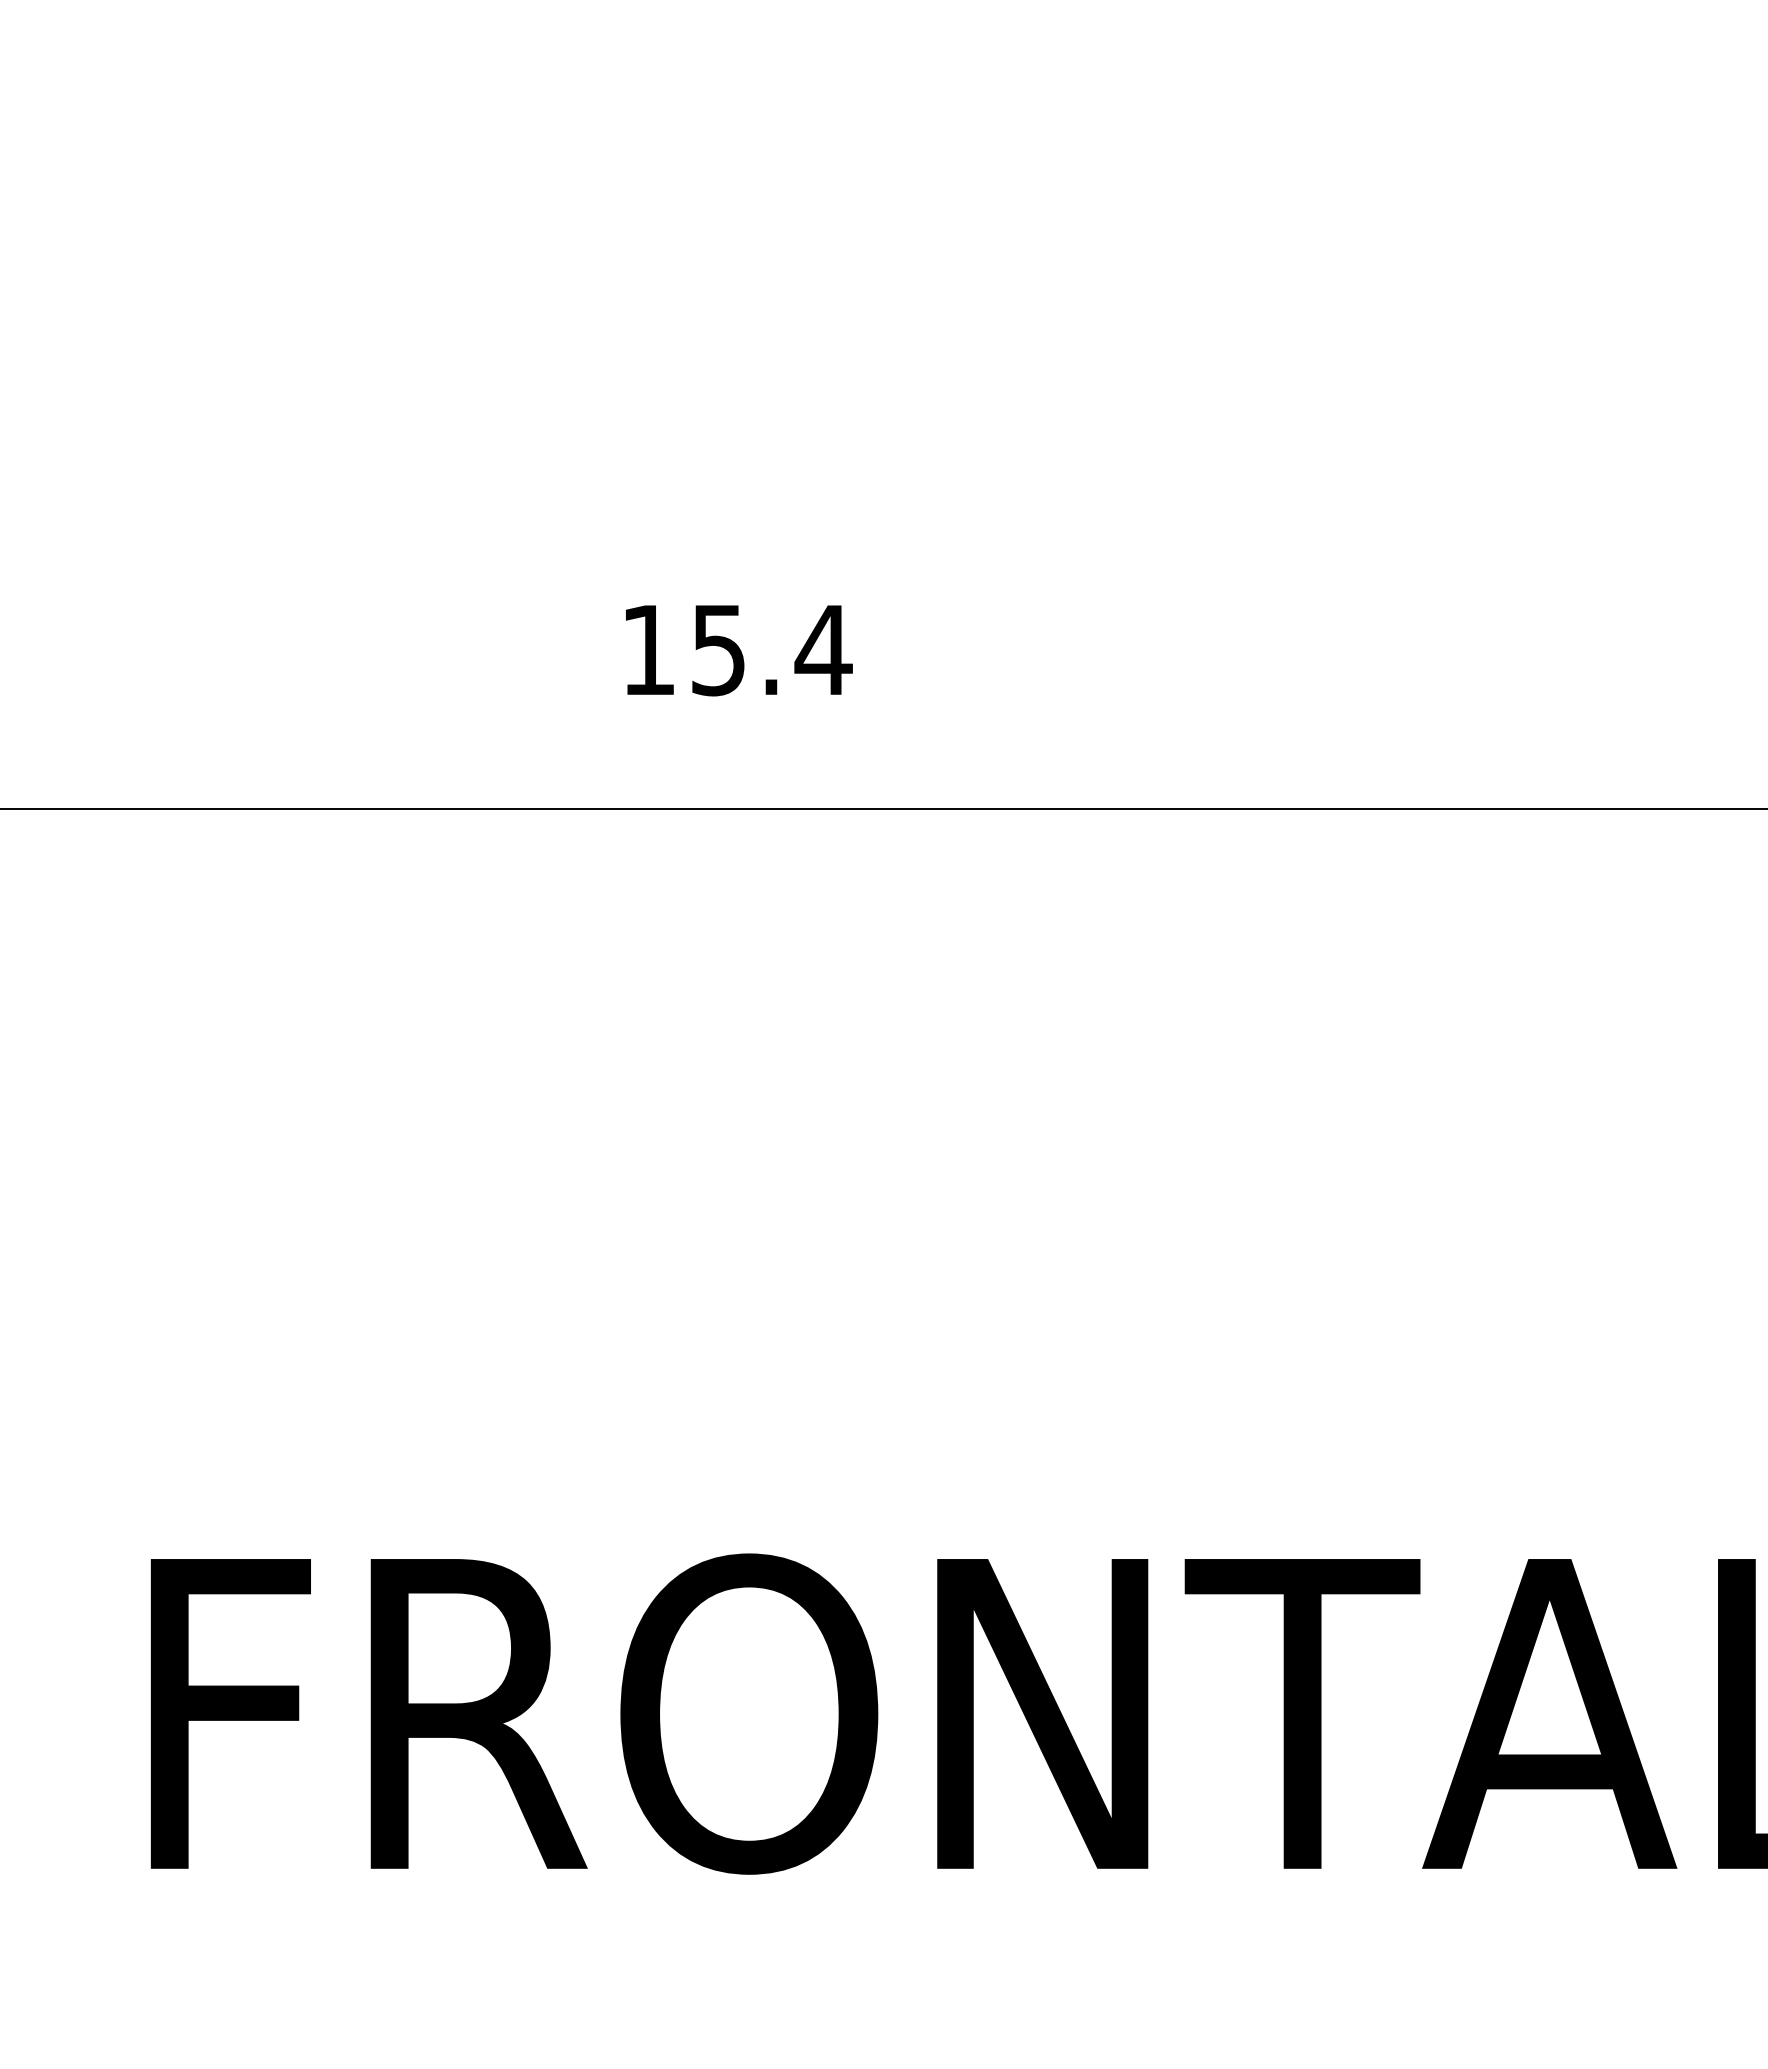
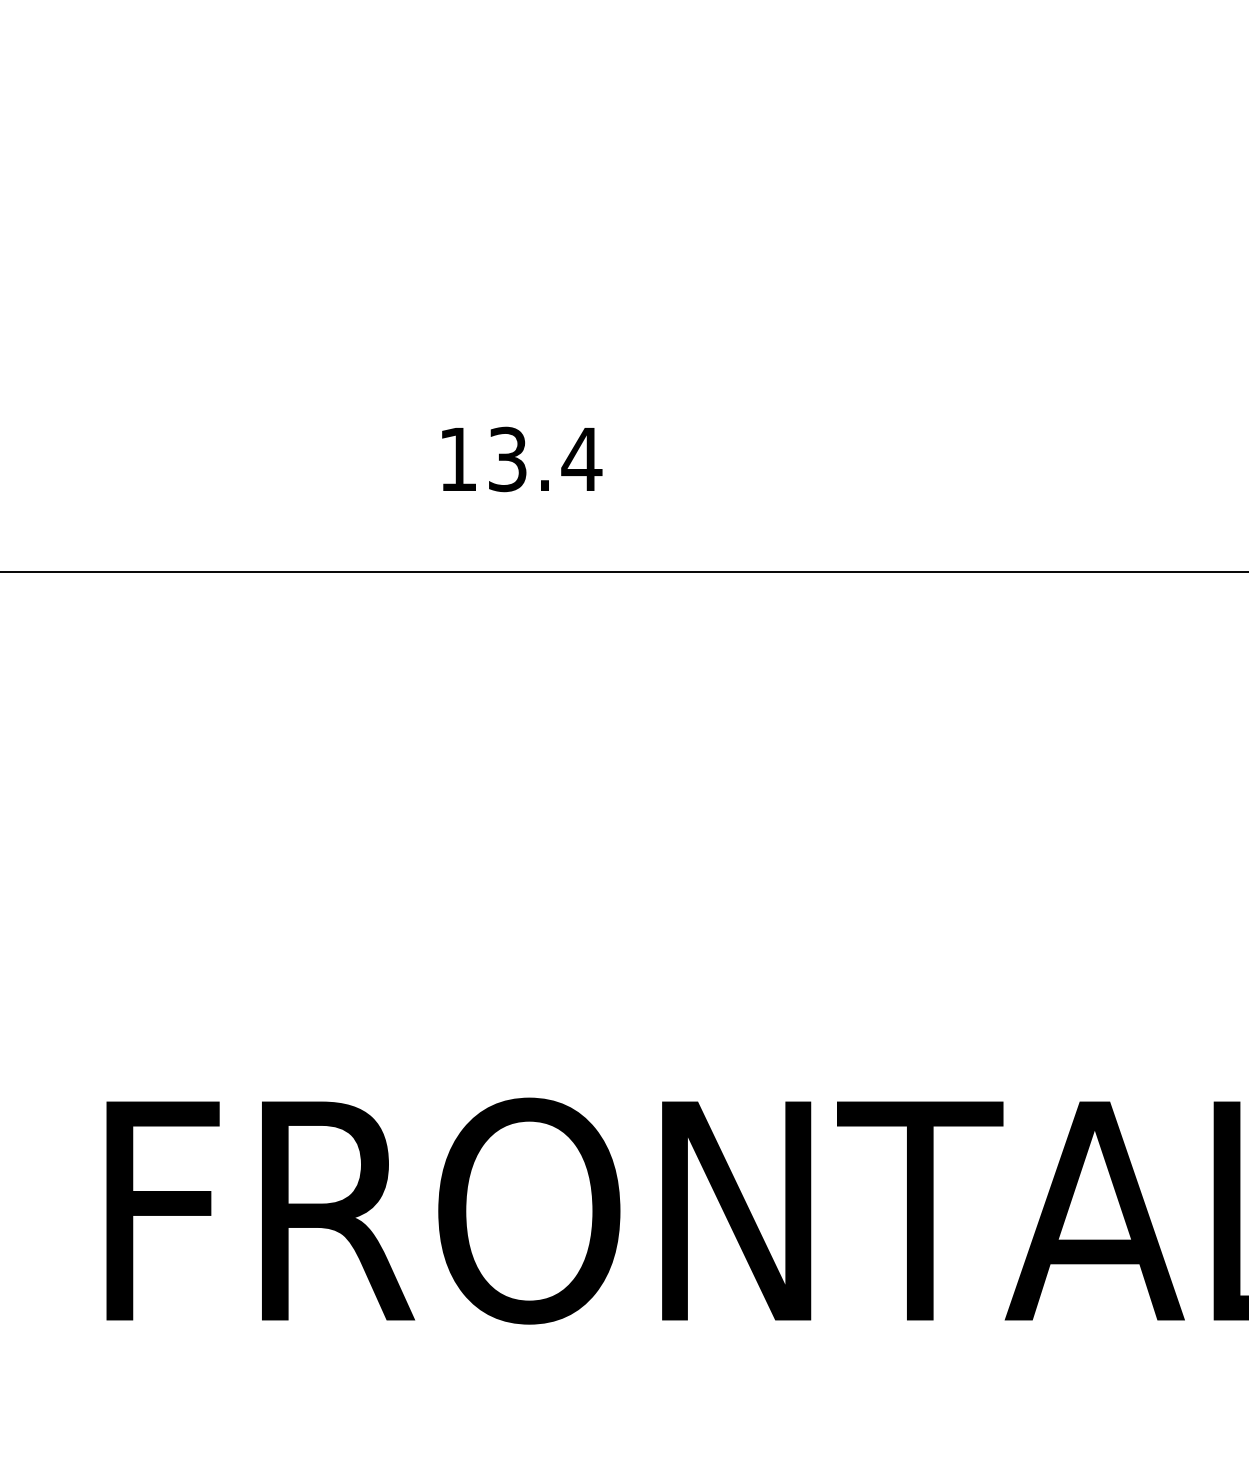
text: (718, 649) -> (507, 458), 15.4 -> 13.4

